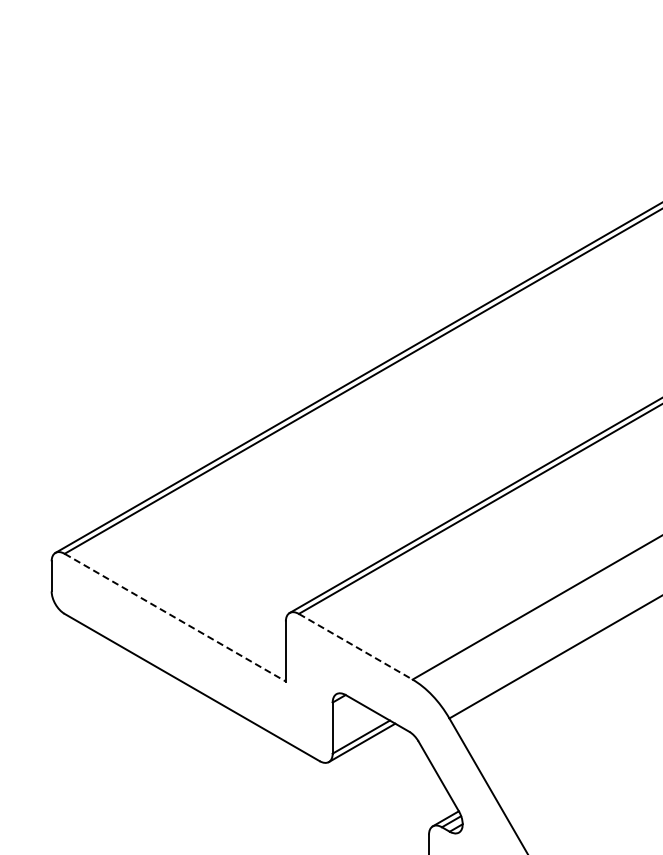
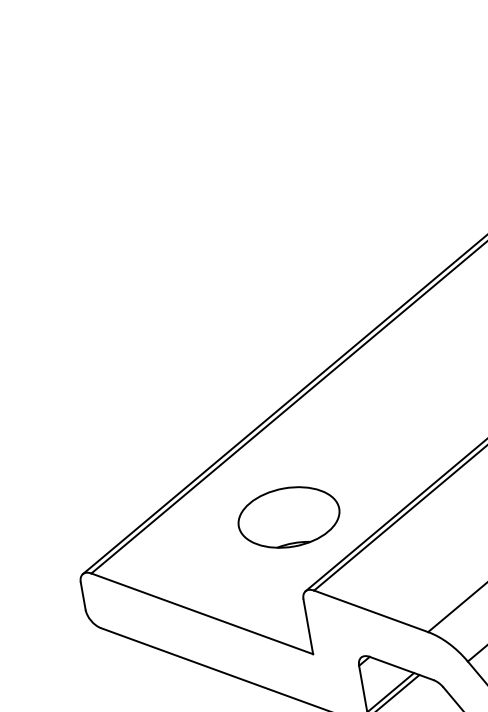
part: (285, 530) -> (288, 516), added
line: (175, 617) -> (202, 613), dashed -> solid
line: (355, 646) -> (370, 611), dashed -> solid

